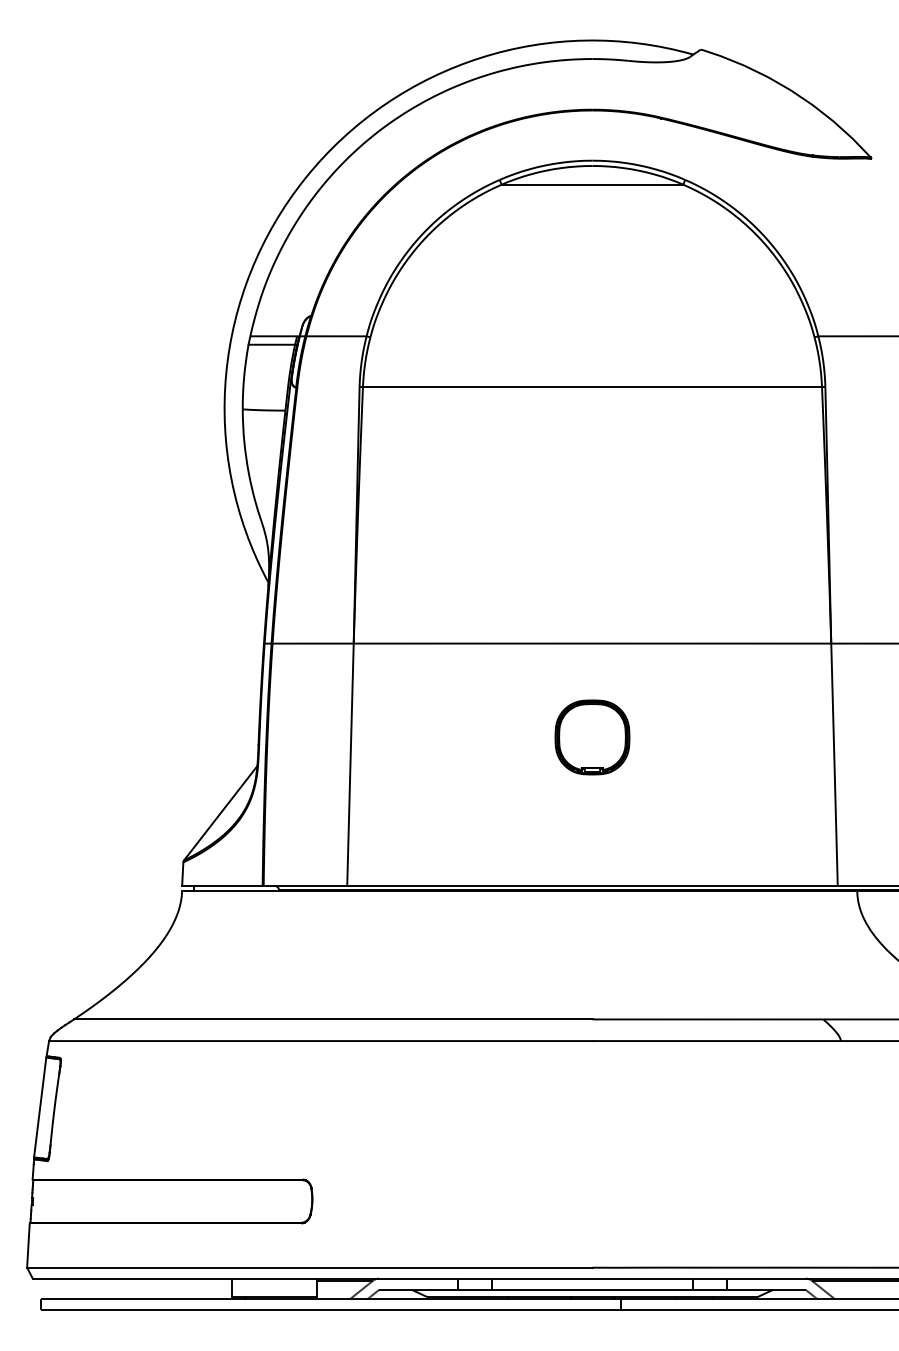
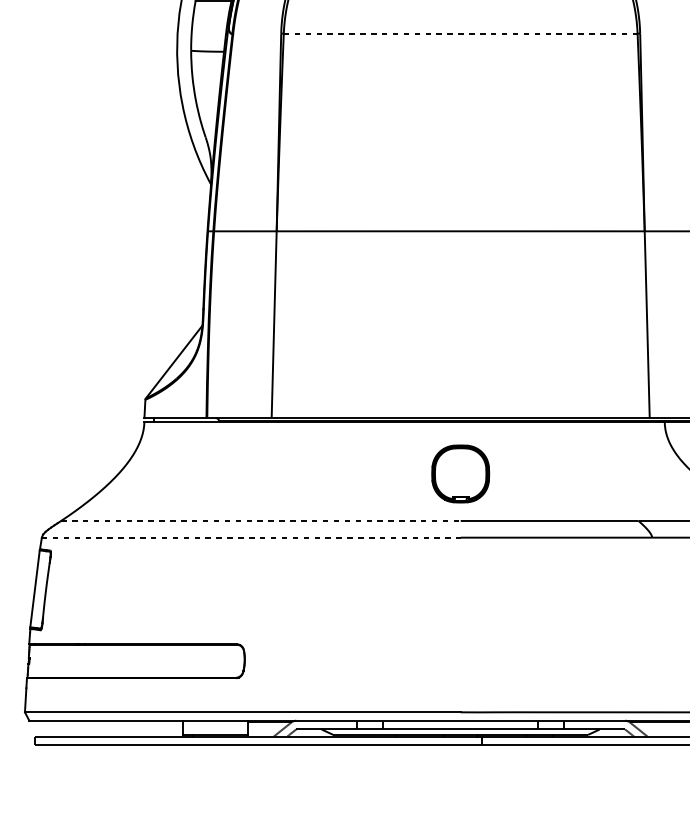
line: (592, 387) -> (460, 33), solid -> dashed
part: (592, 737) -> (460, 474), moved
line: (333, 1019) -> (261, 521), solid -> dashed
line: (320, 1041) -> (251, 537), solid -> dashed

